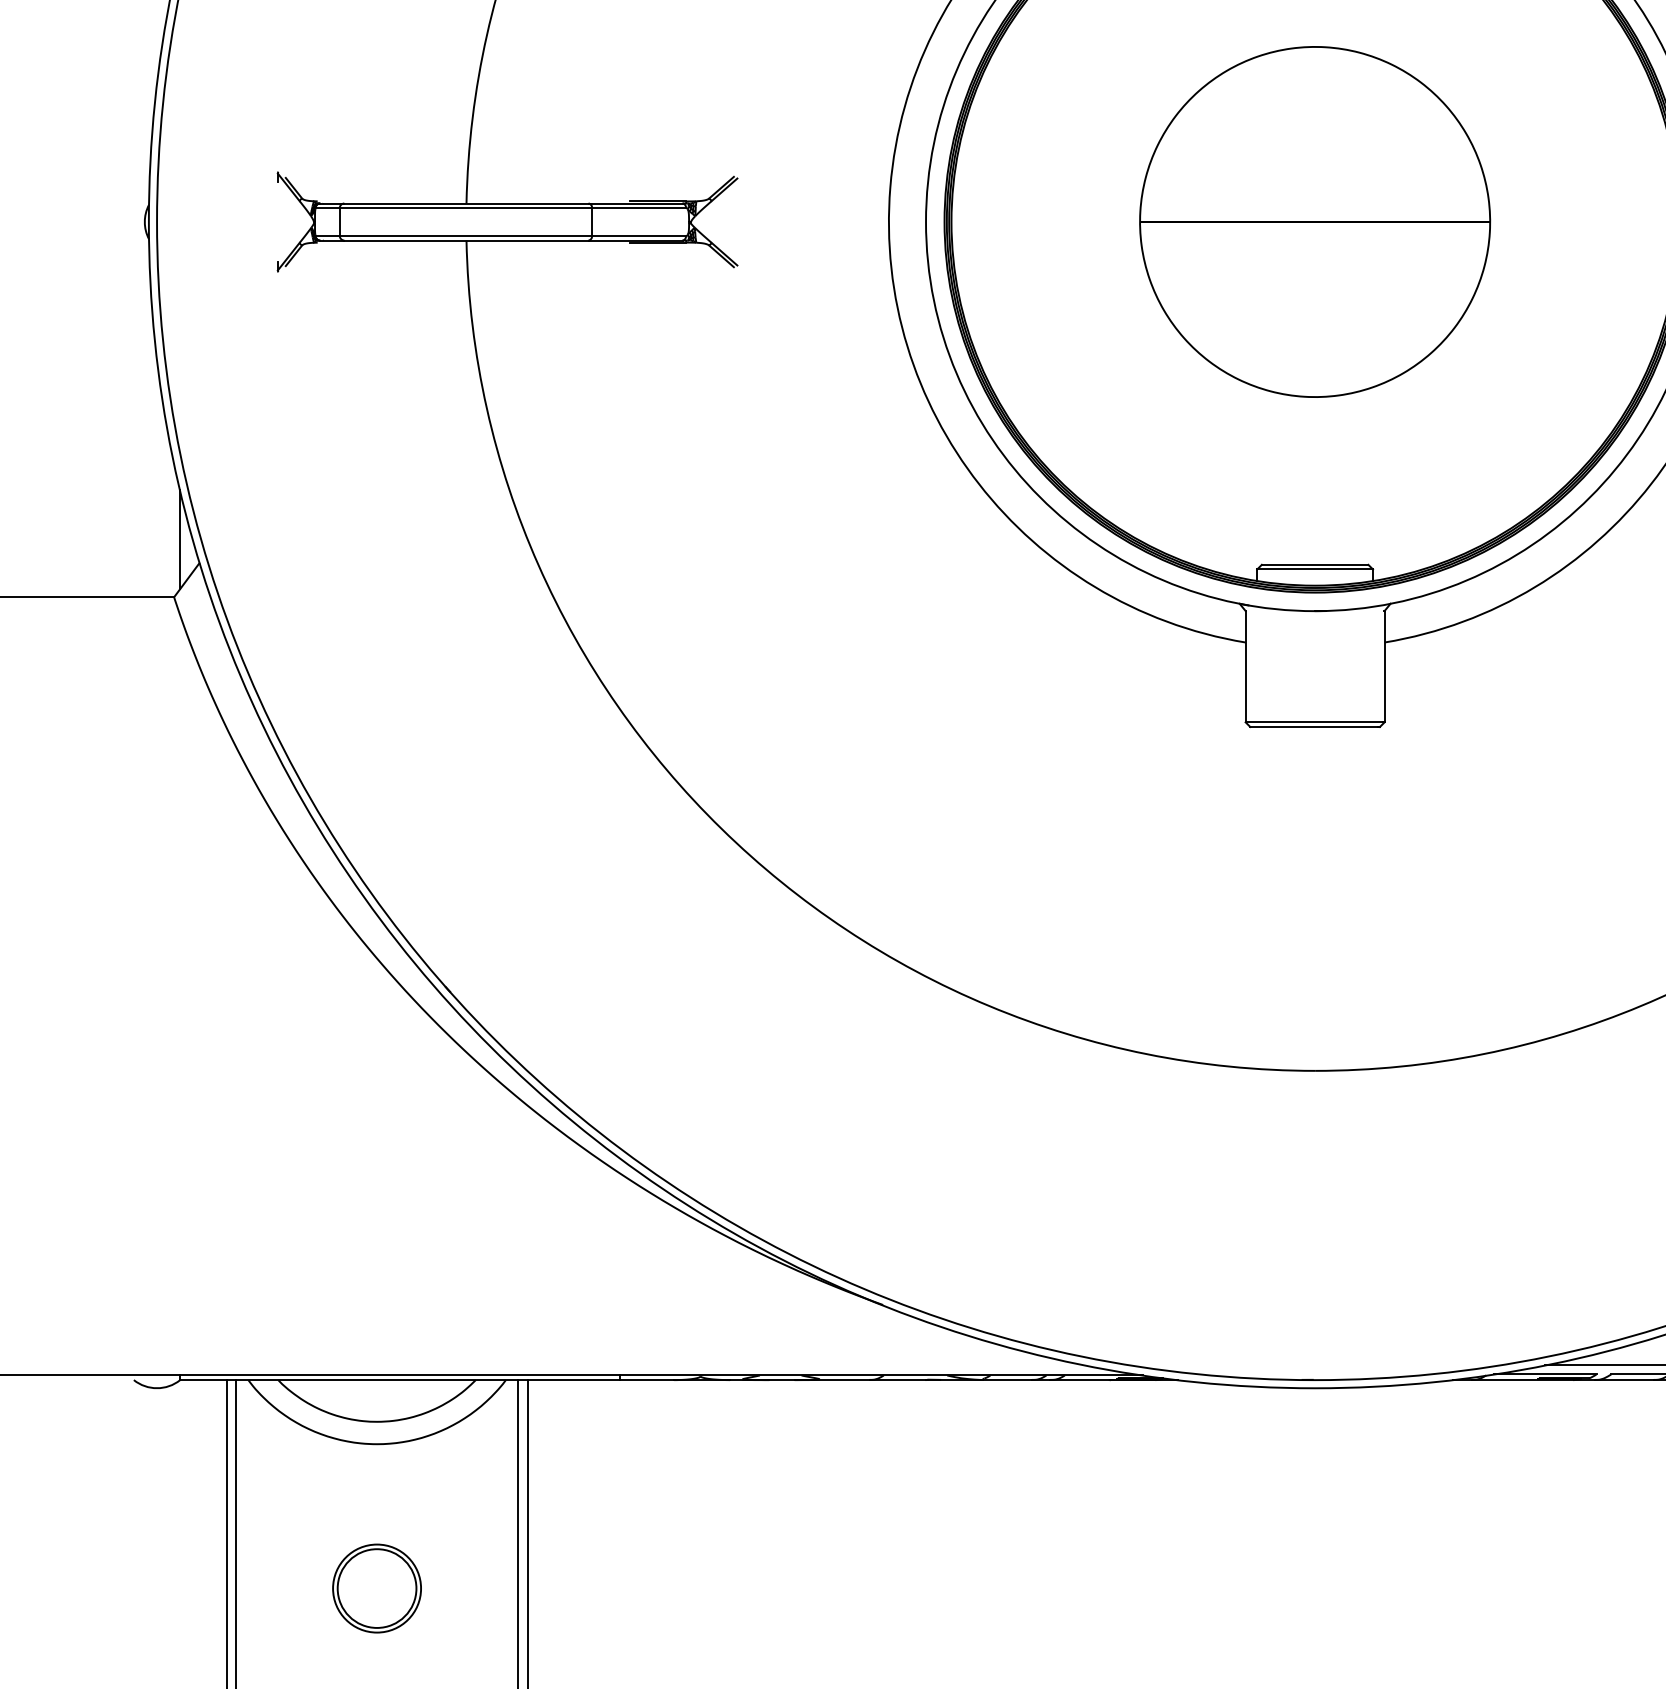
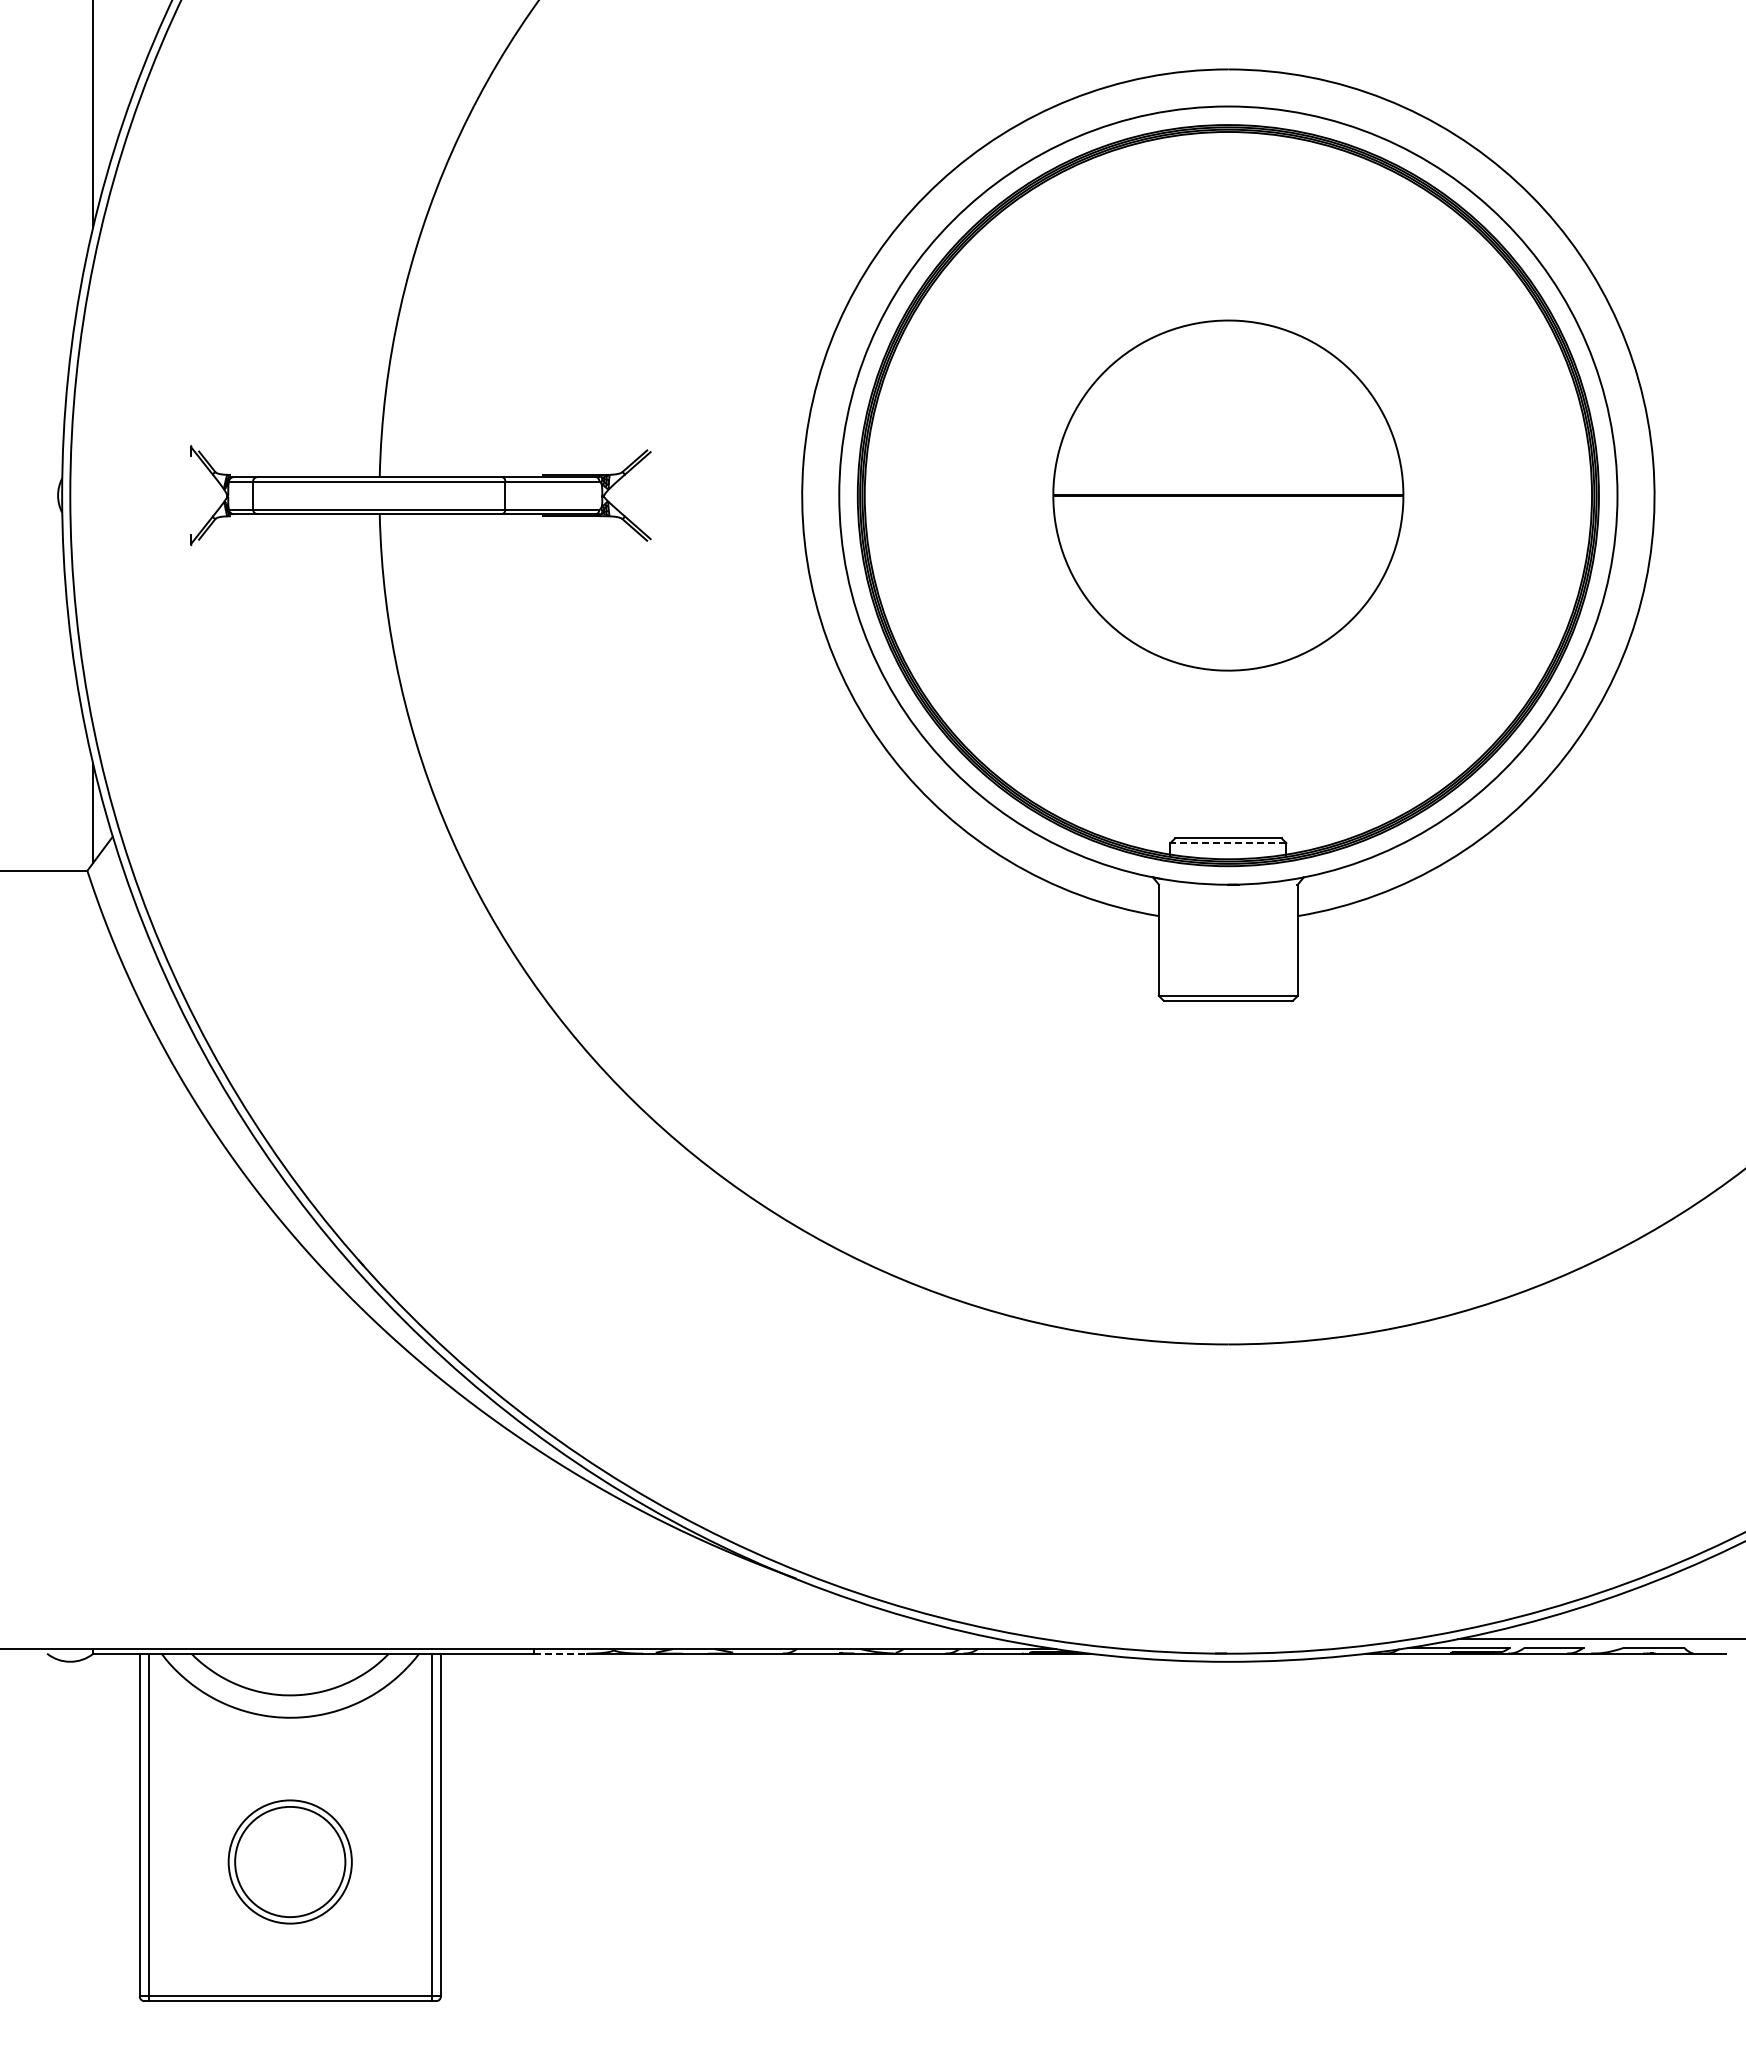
line: (1315, 569) -> (1228, 843), solid -> dashed
line: (647, 1379) -> (560, 1653), solid -> dashed
part: (377, 1588) -> (290, 1862), size x1.4

